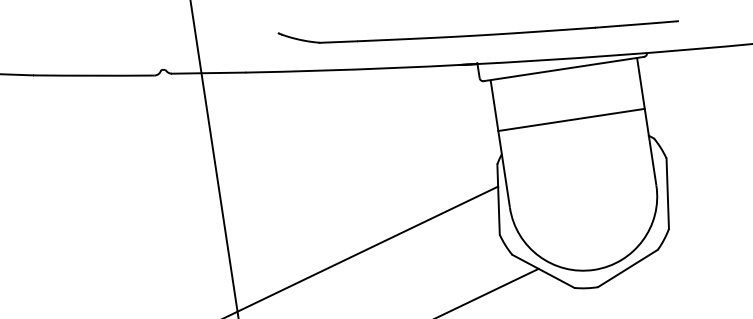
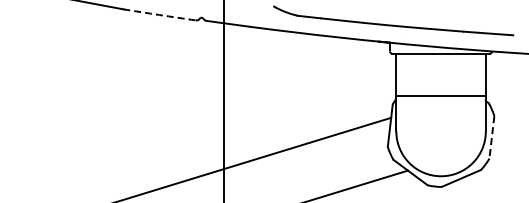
arc: (93, 76) -> (159, 15), solid -> dashed
line: (570, 119) -> (440, 95), moved
line: (667, 193) -> (491, 137), solid -> dashed

